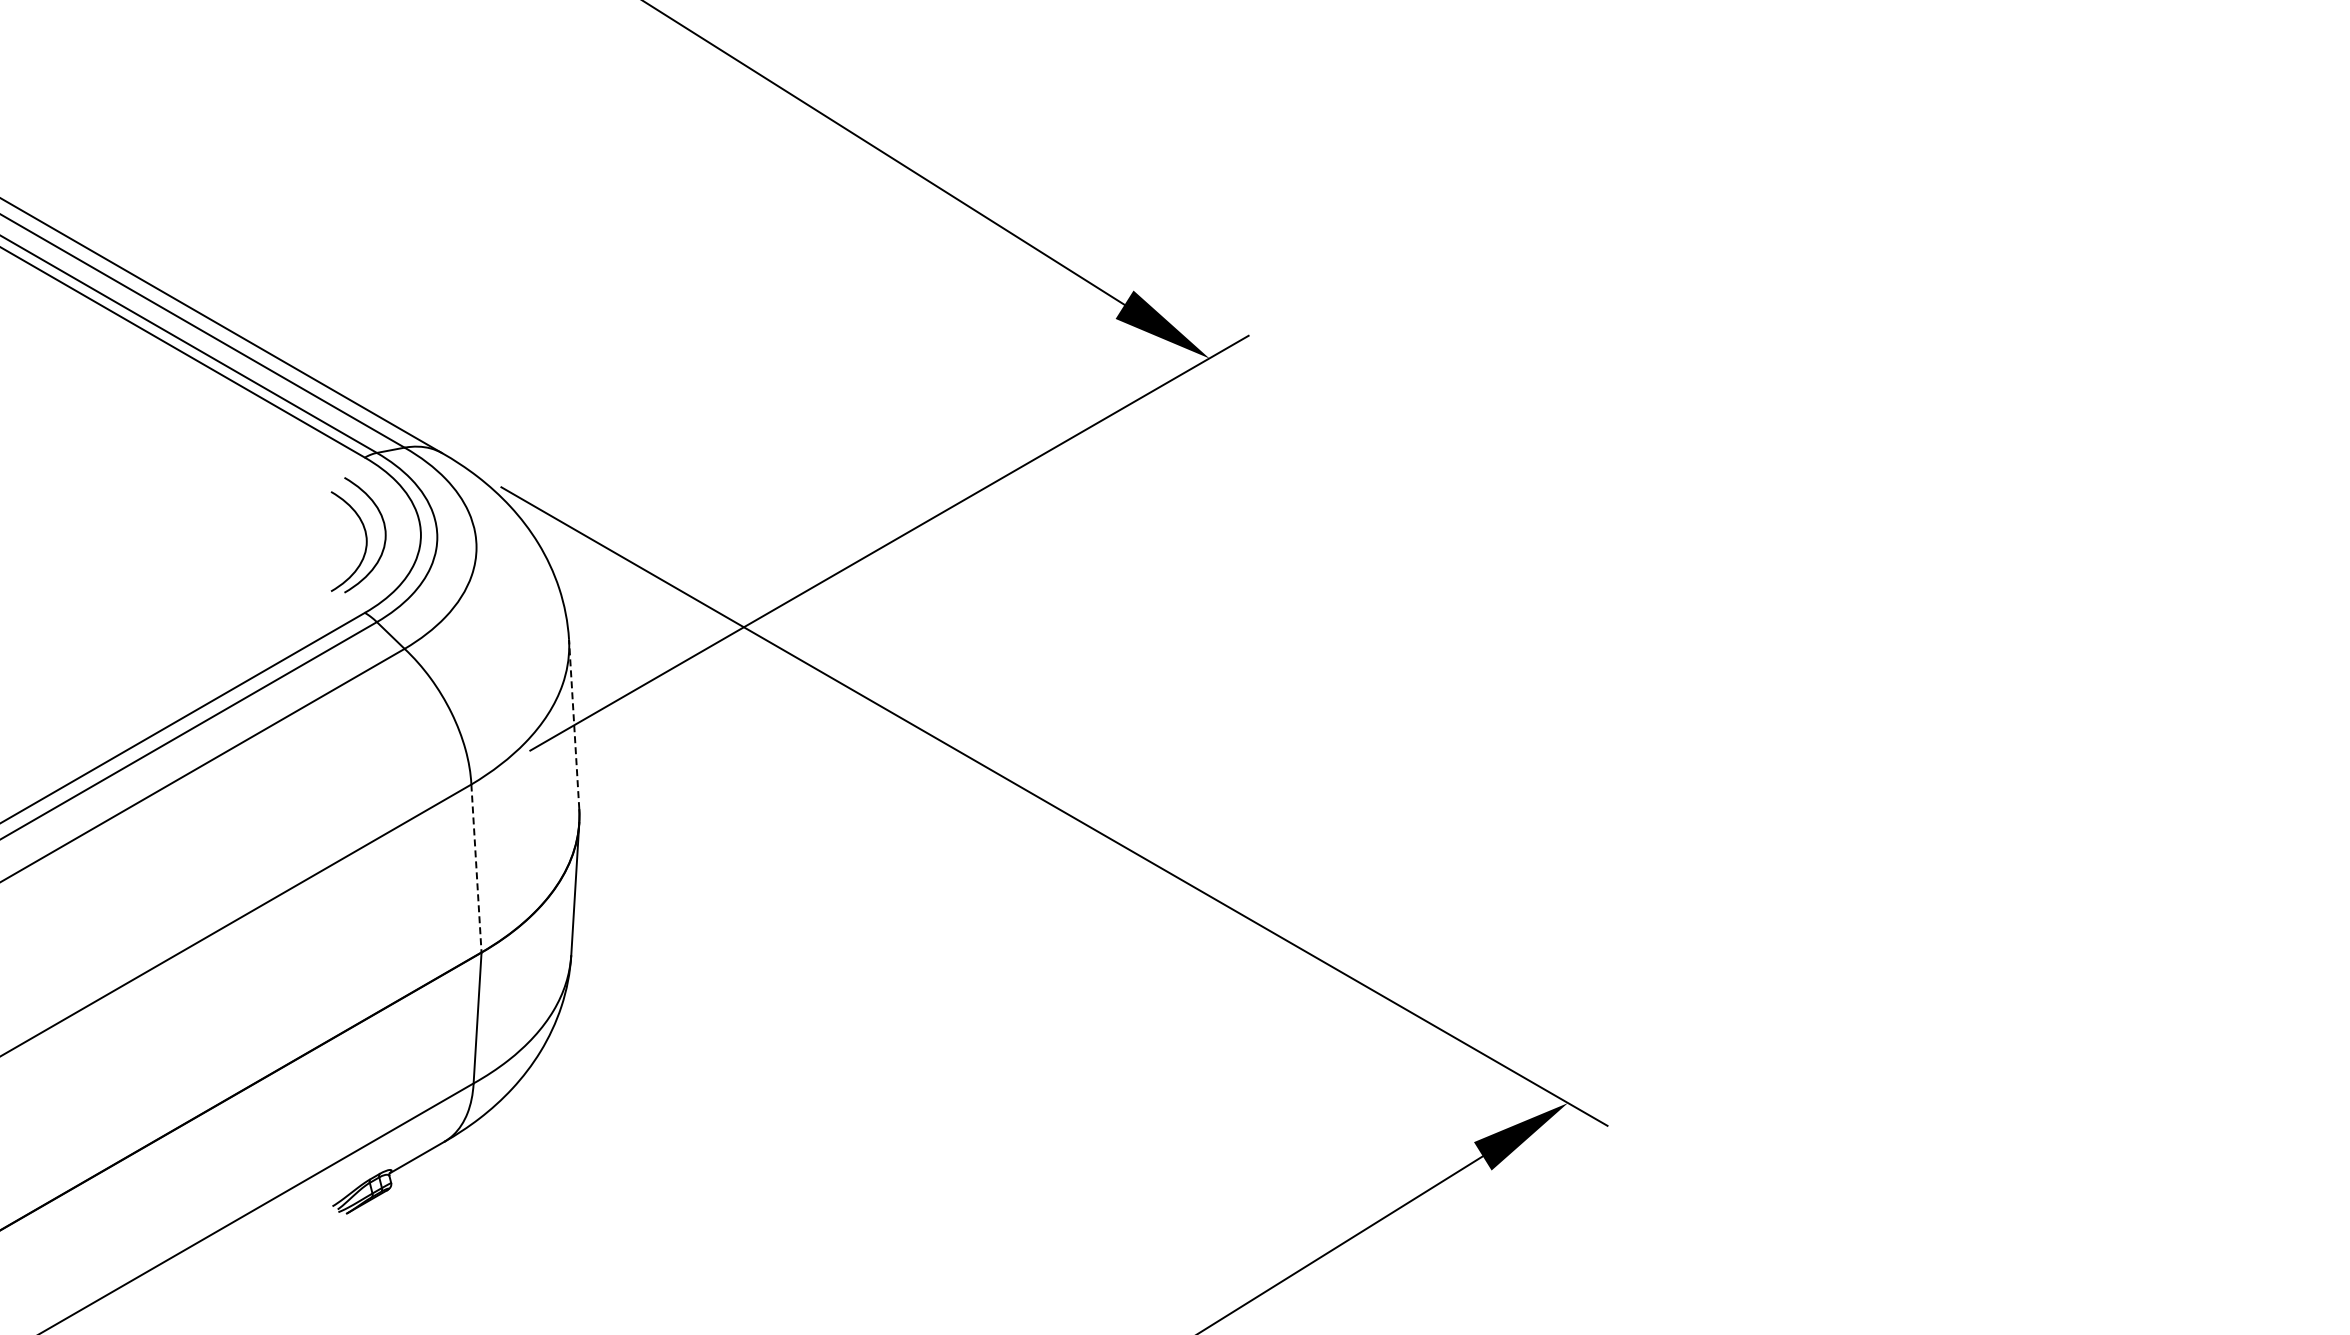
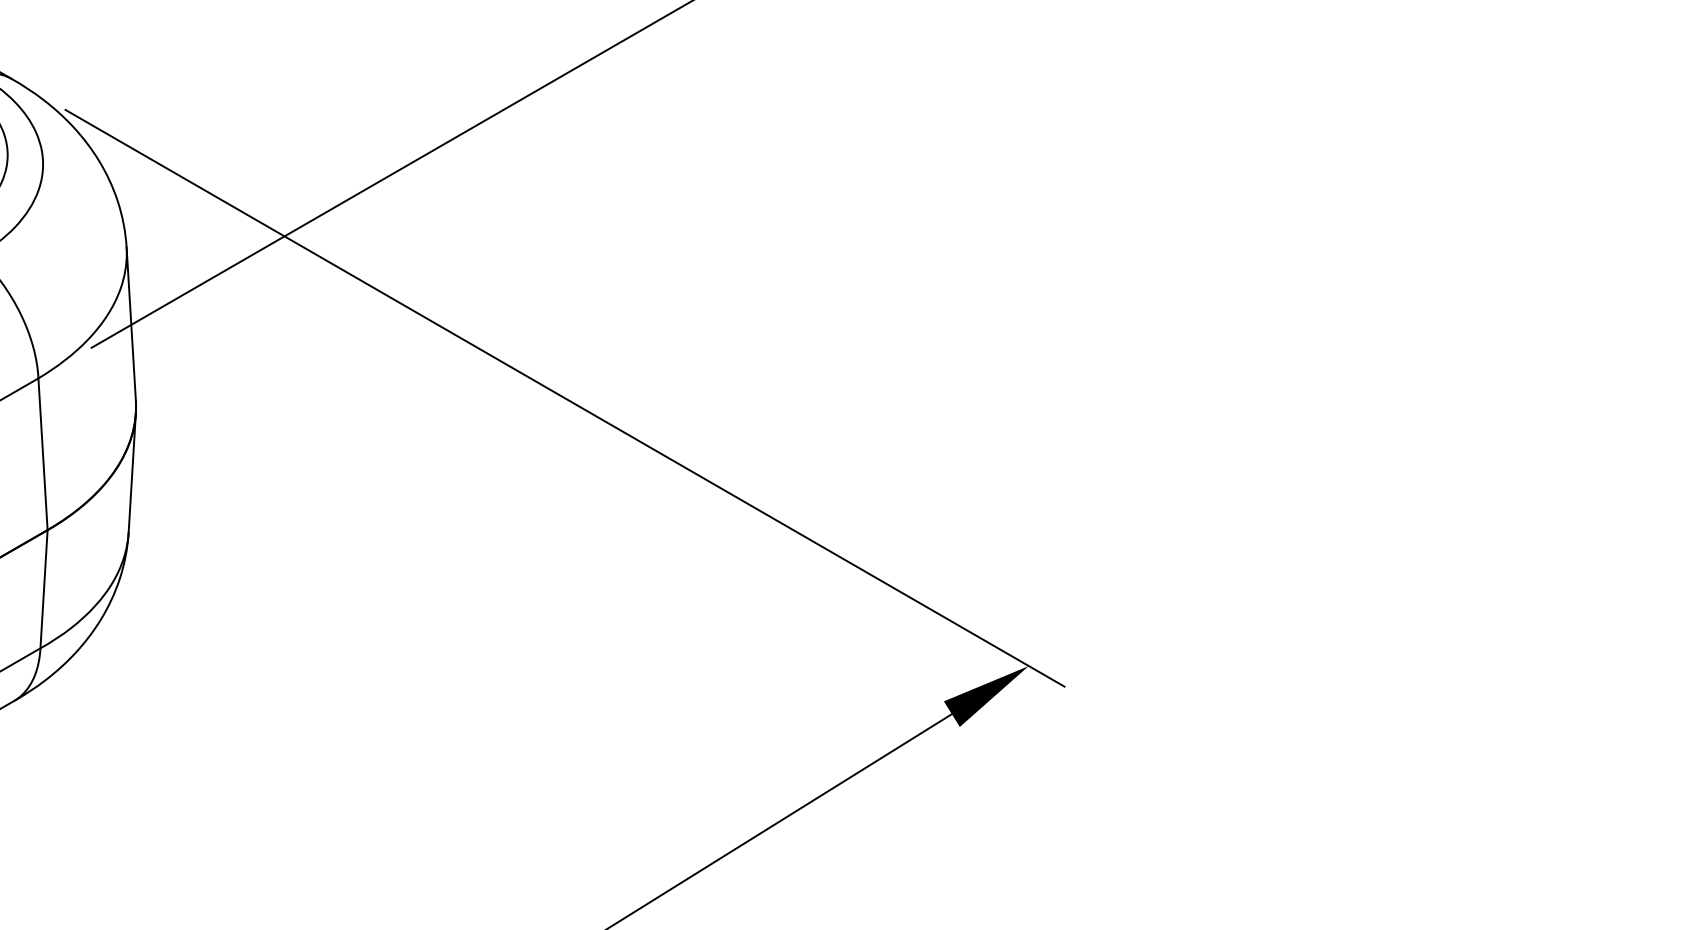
line: (574, 724) -> (131, 324), dashed -> solid
line: (476, 868) -> (43, 454), dashed -> solid

